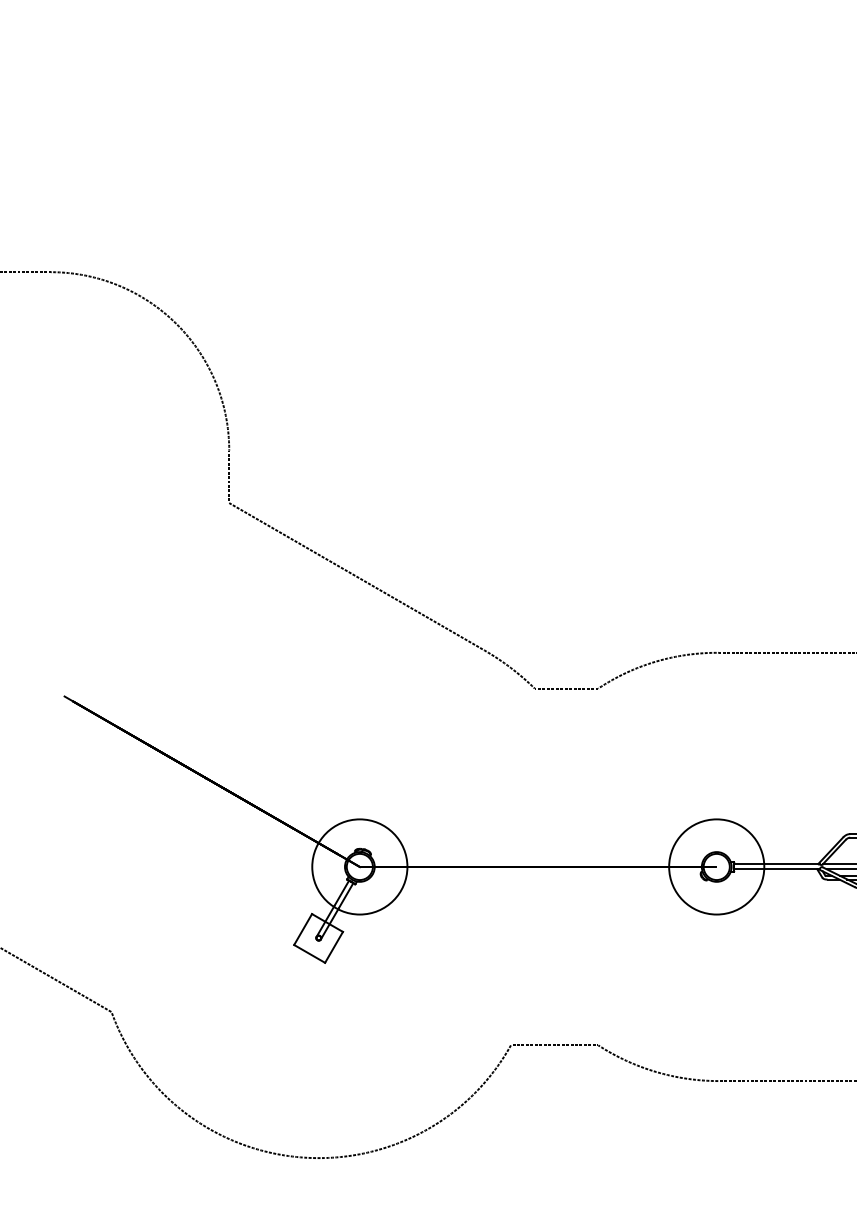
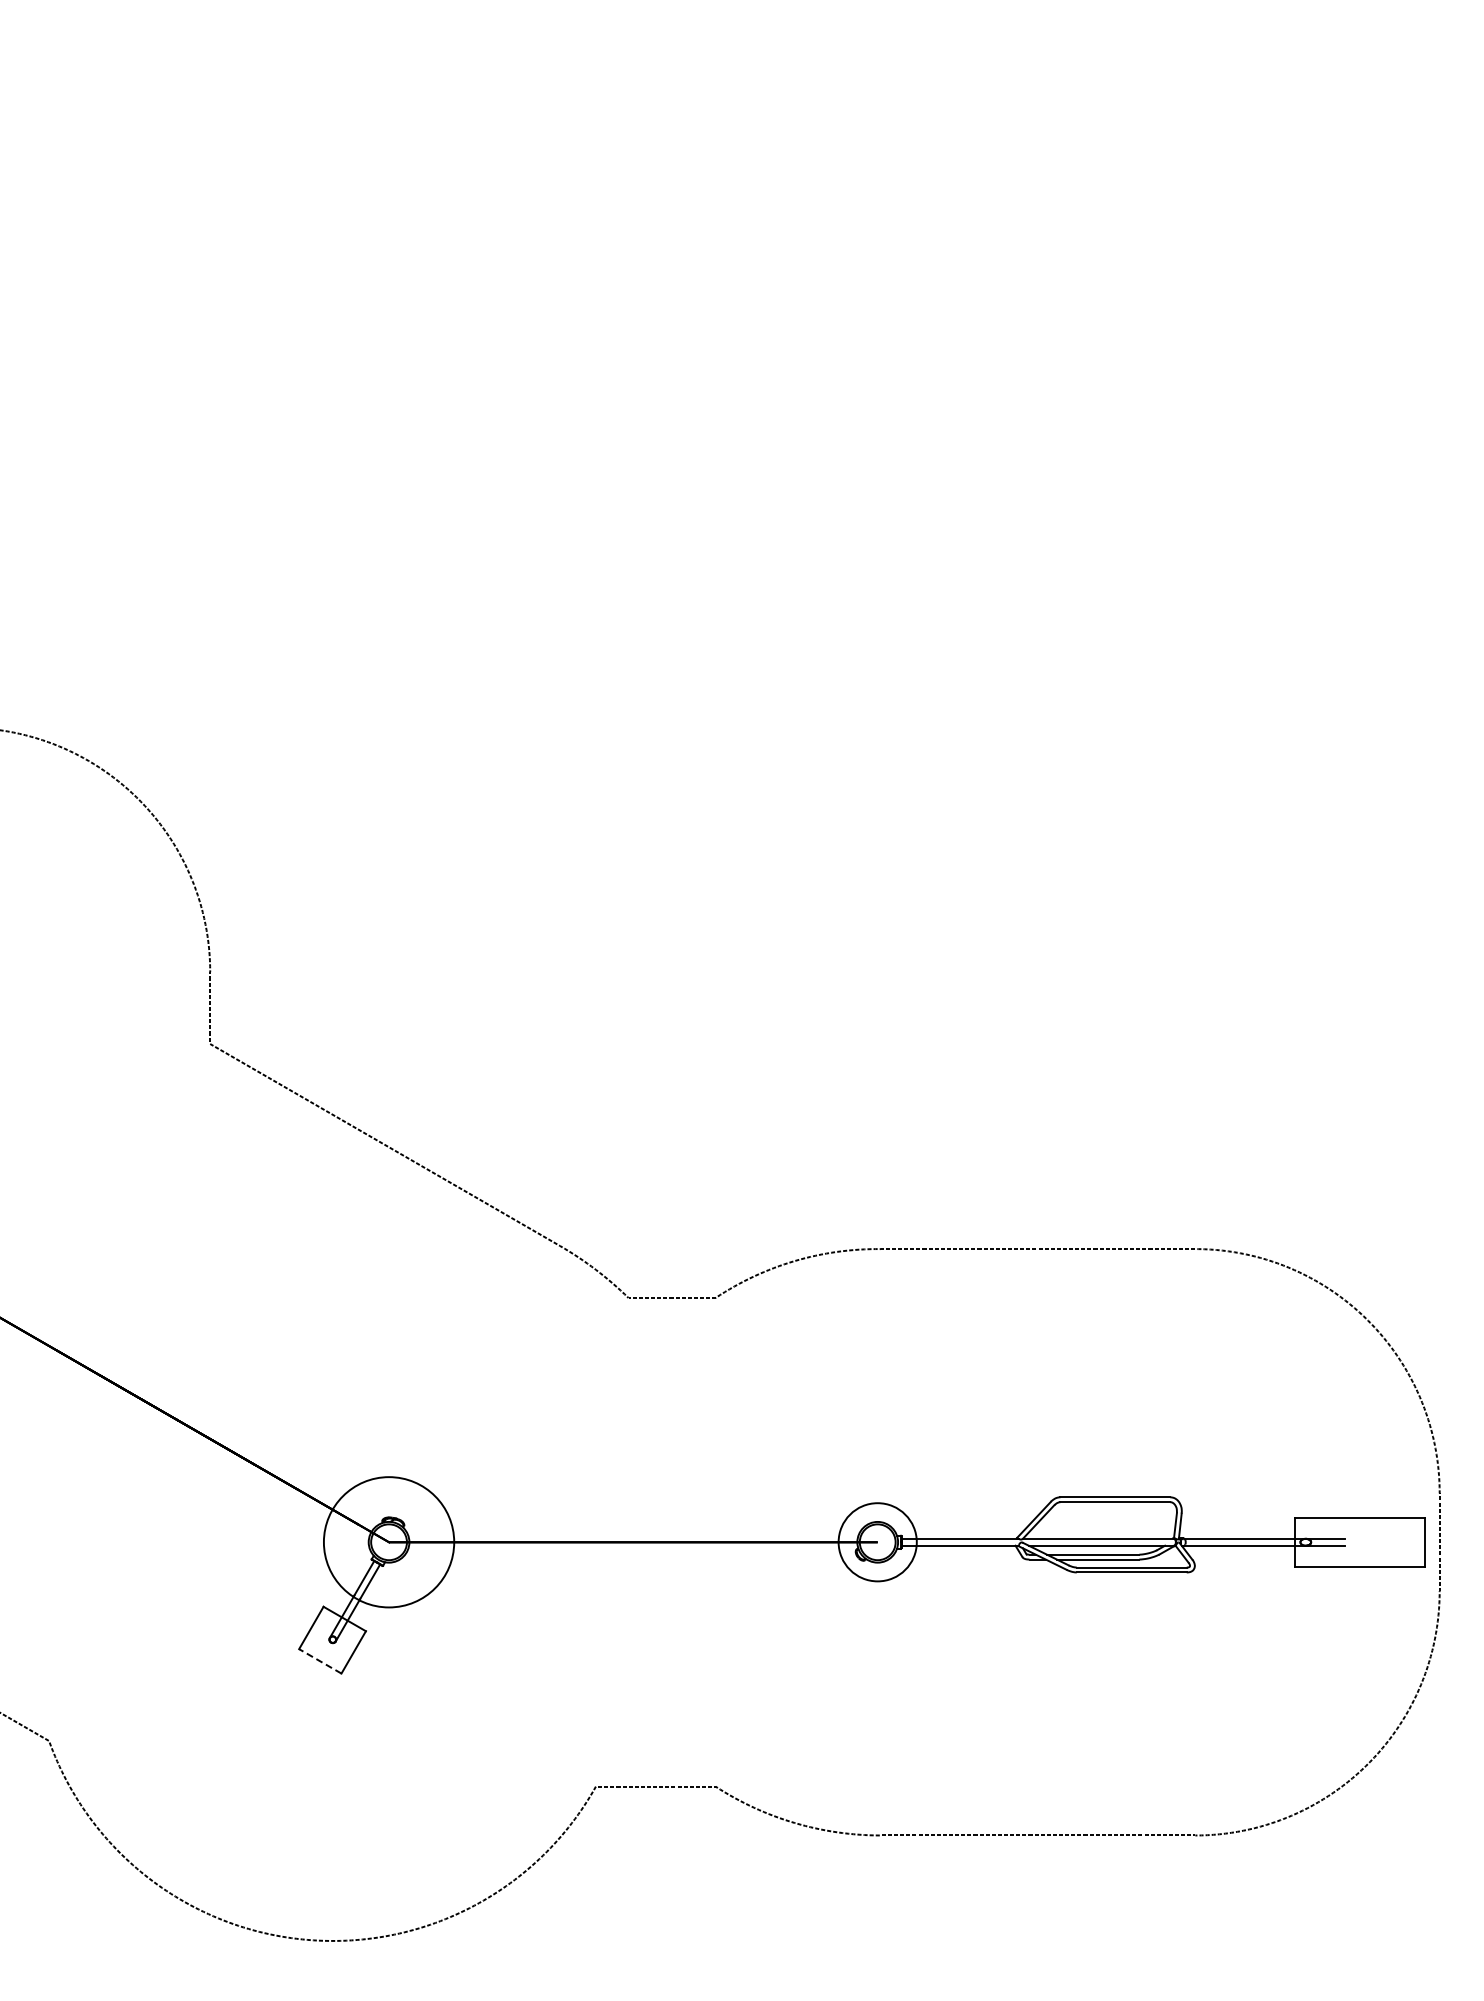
circle: (716, 867) -> (877, 1542), size x0.6
line: (309, 954) -> (319, 1661), solid -> dashed

